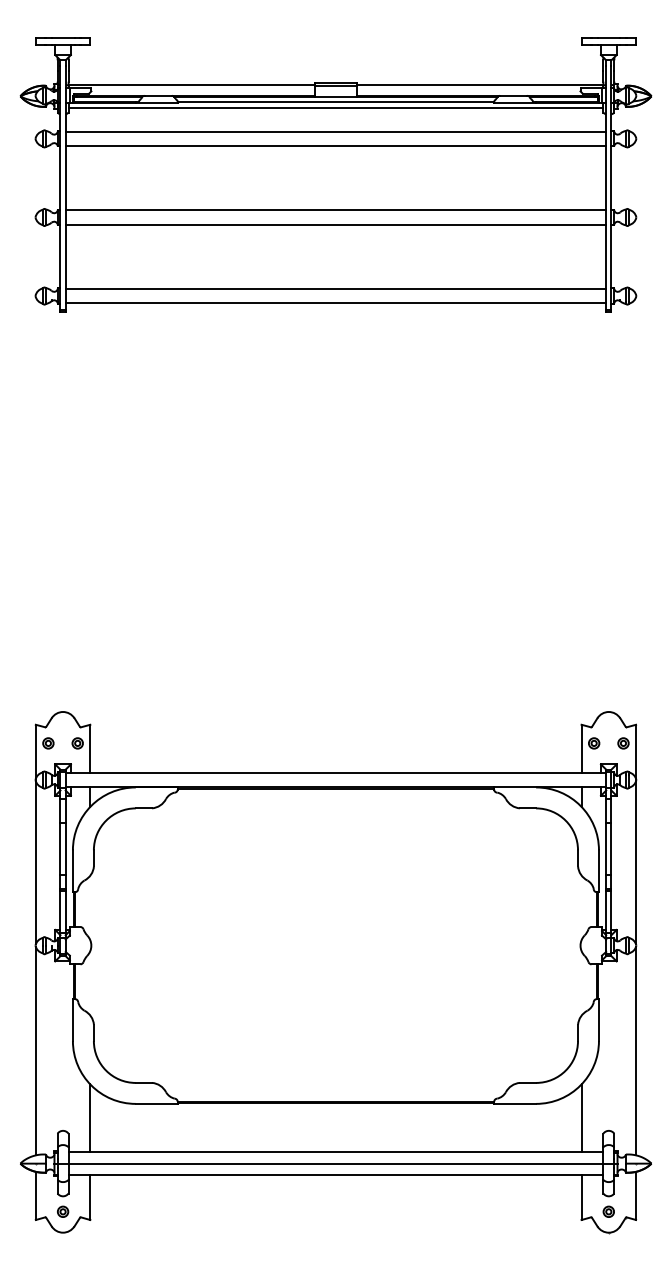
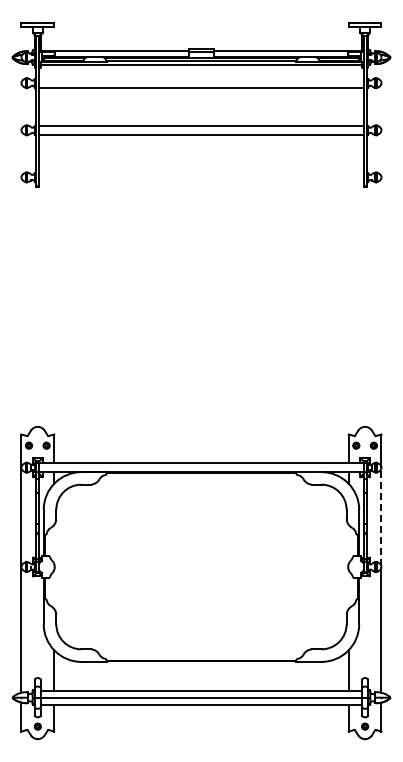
line: (336, 131) -> (201, 78), removed
line: (336, 289) -> (201, 173), removed
line: (336, 302) -> (201, 181), removed
line: (636, 863) -> (381, 517), solid -> dashed

